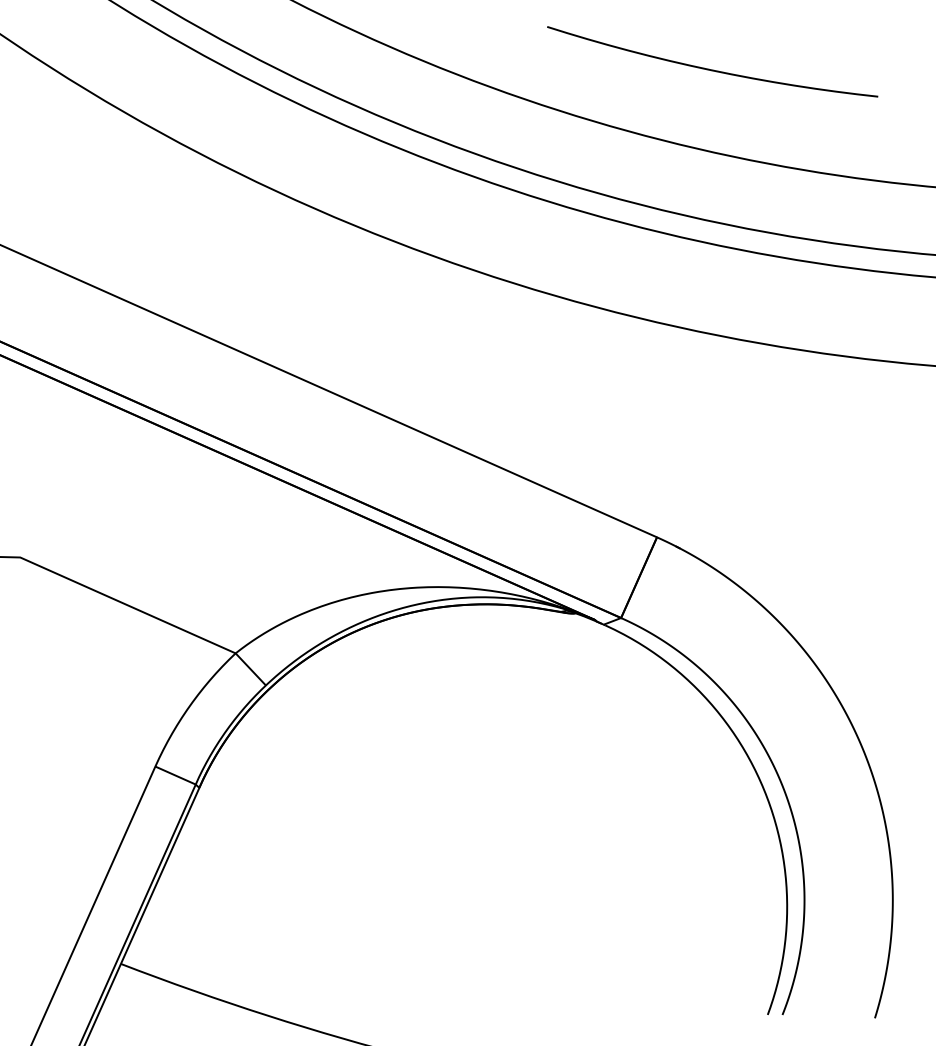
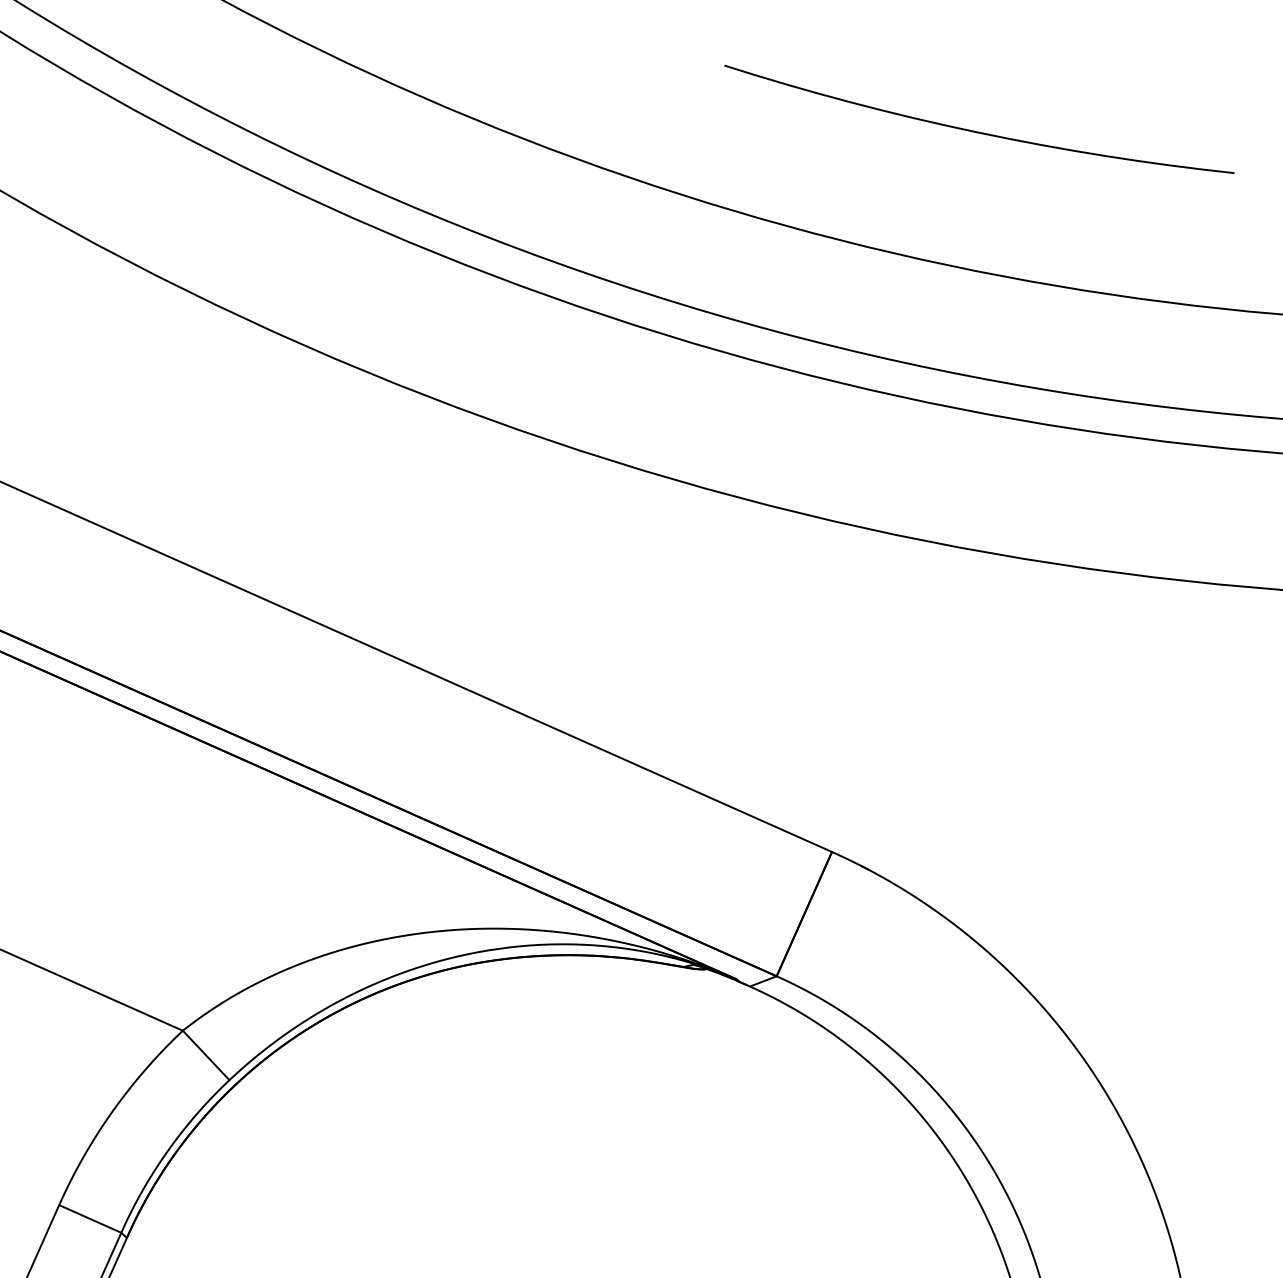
curve: (709, 68) -> (974, 129), moved

